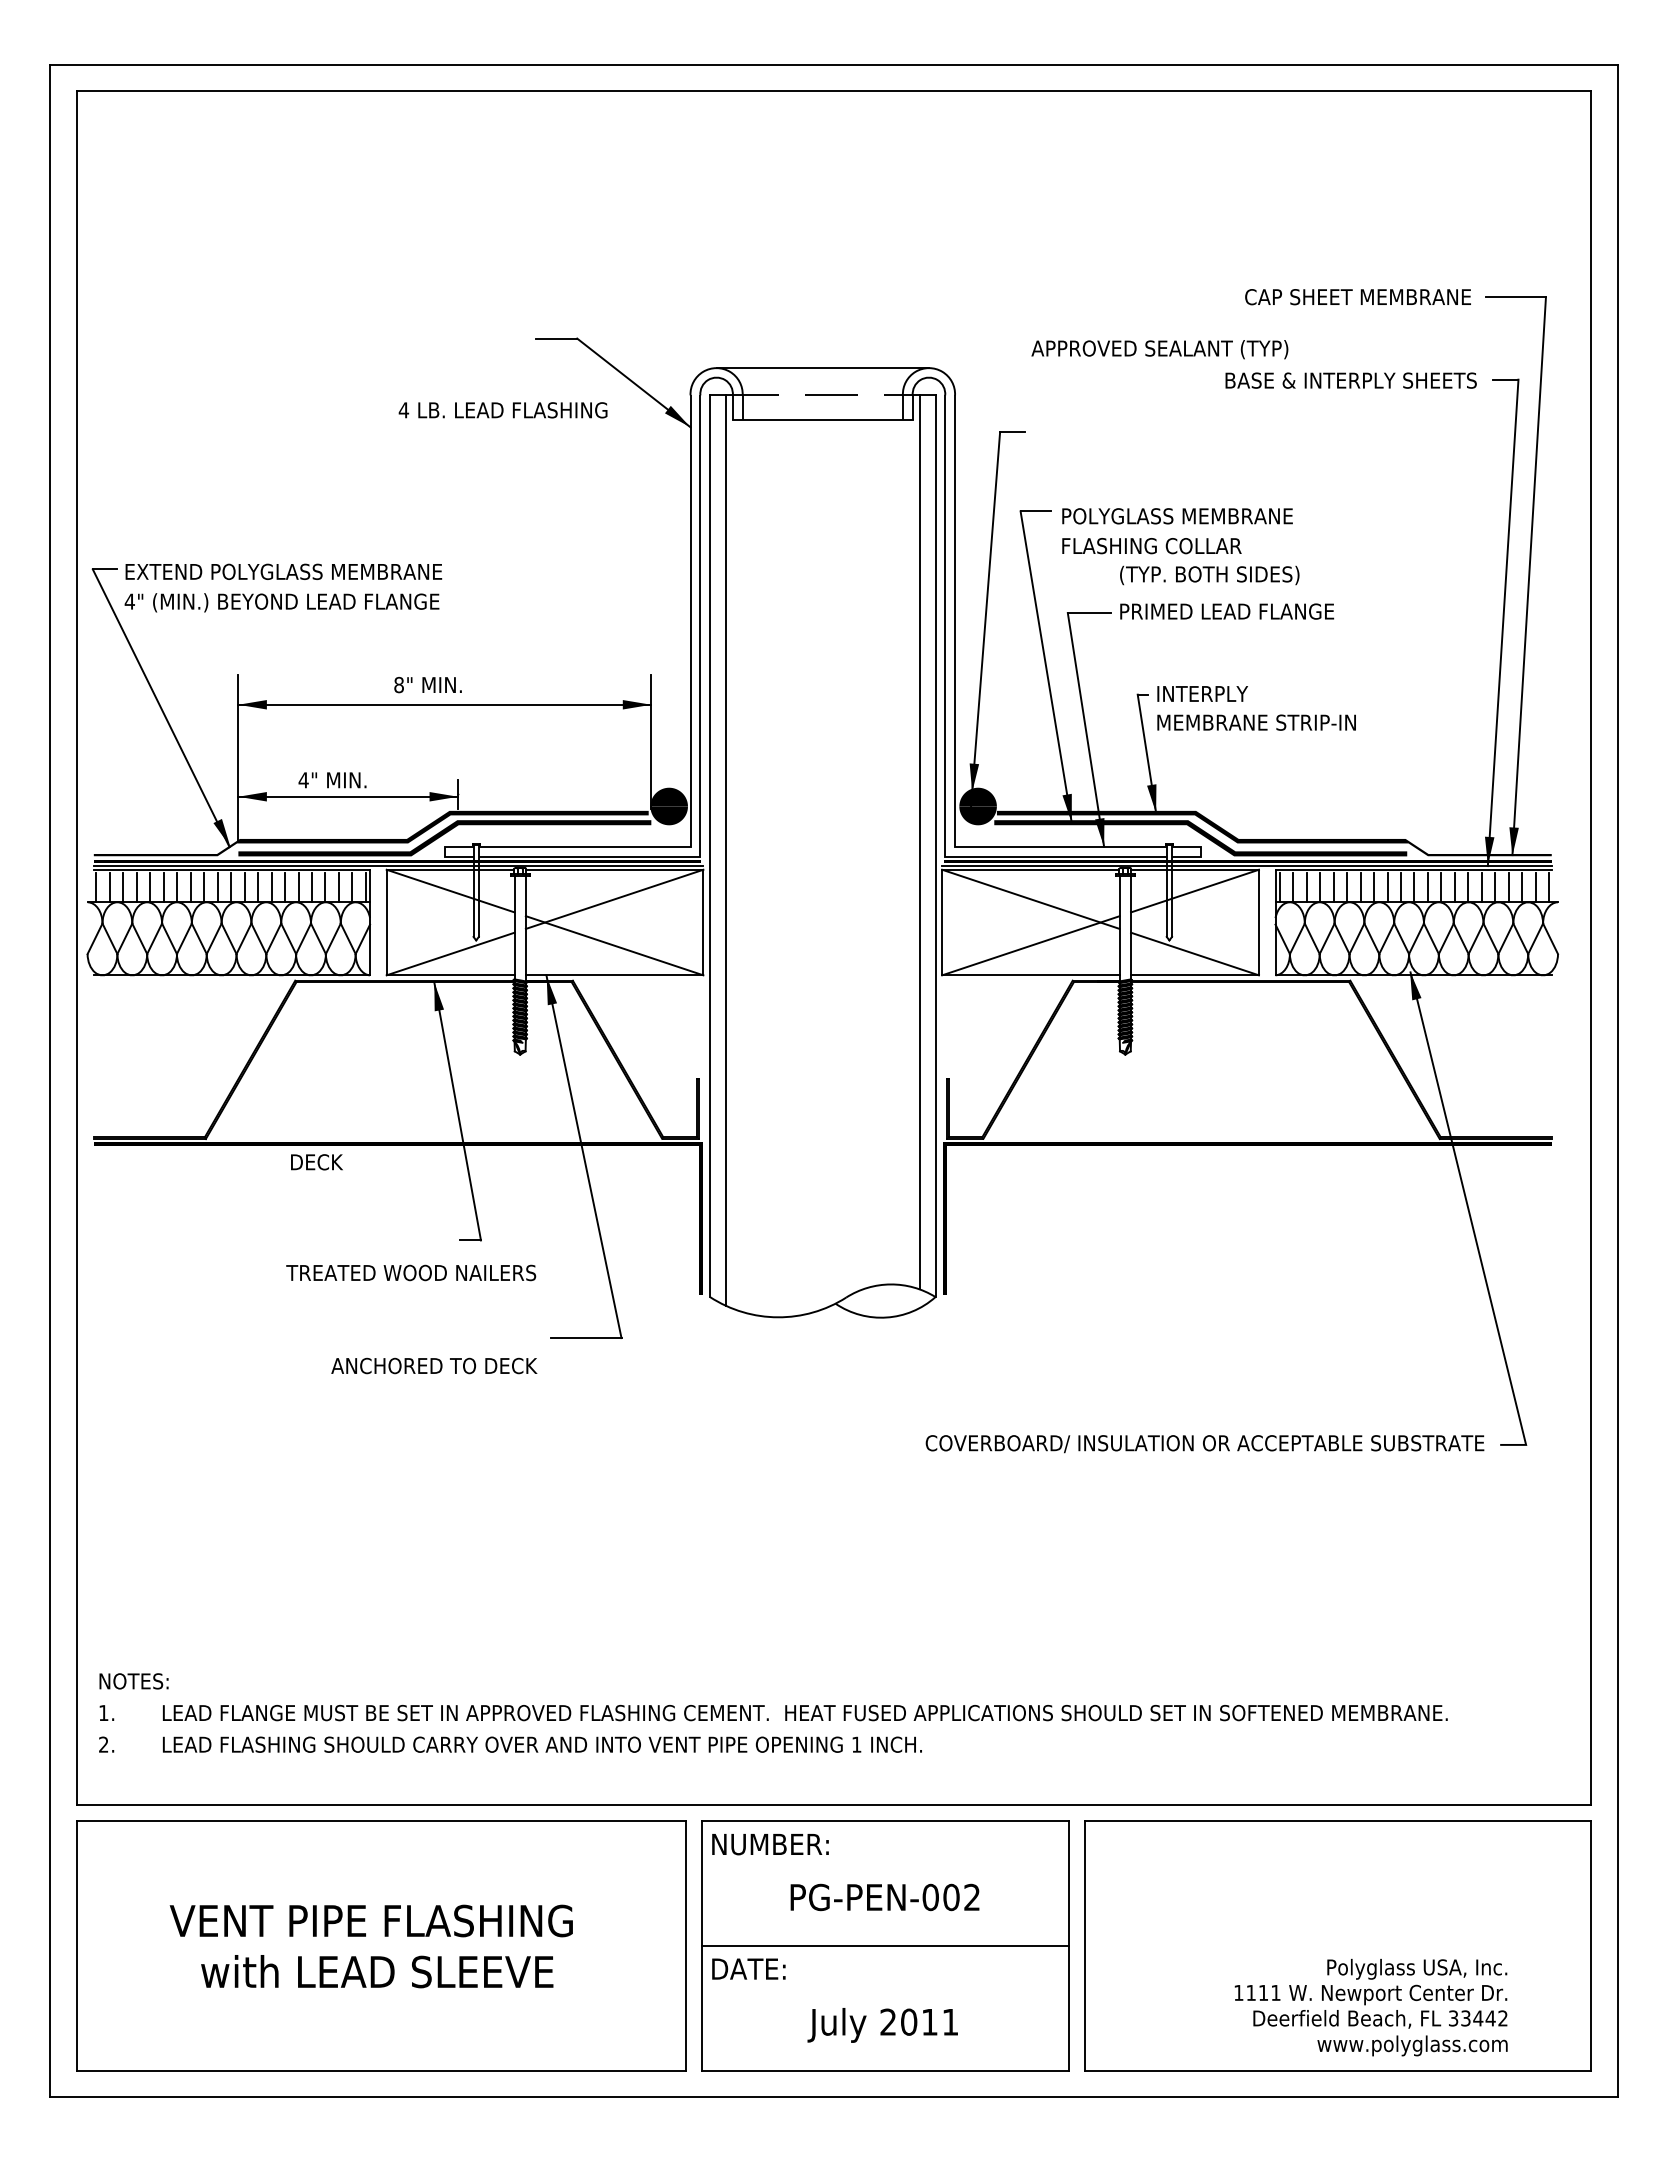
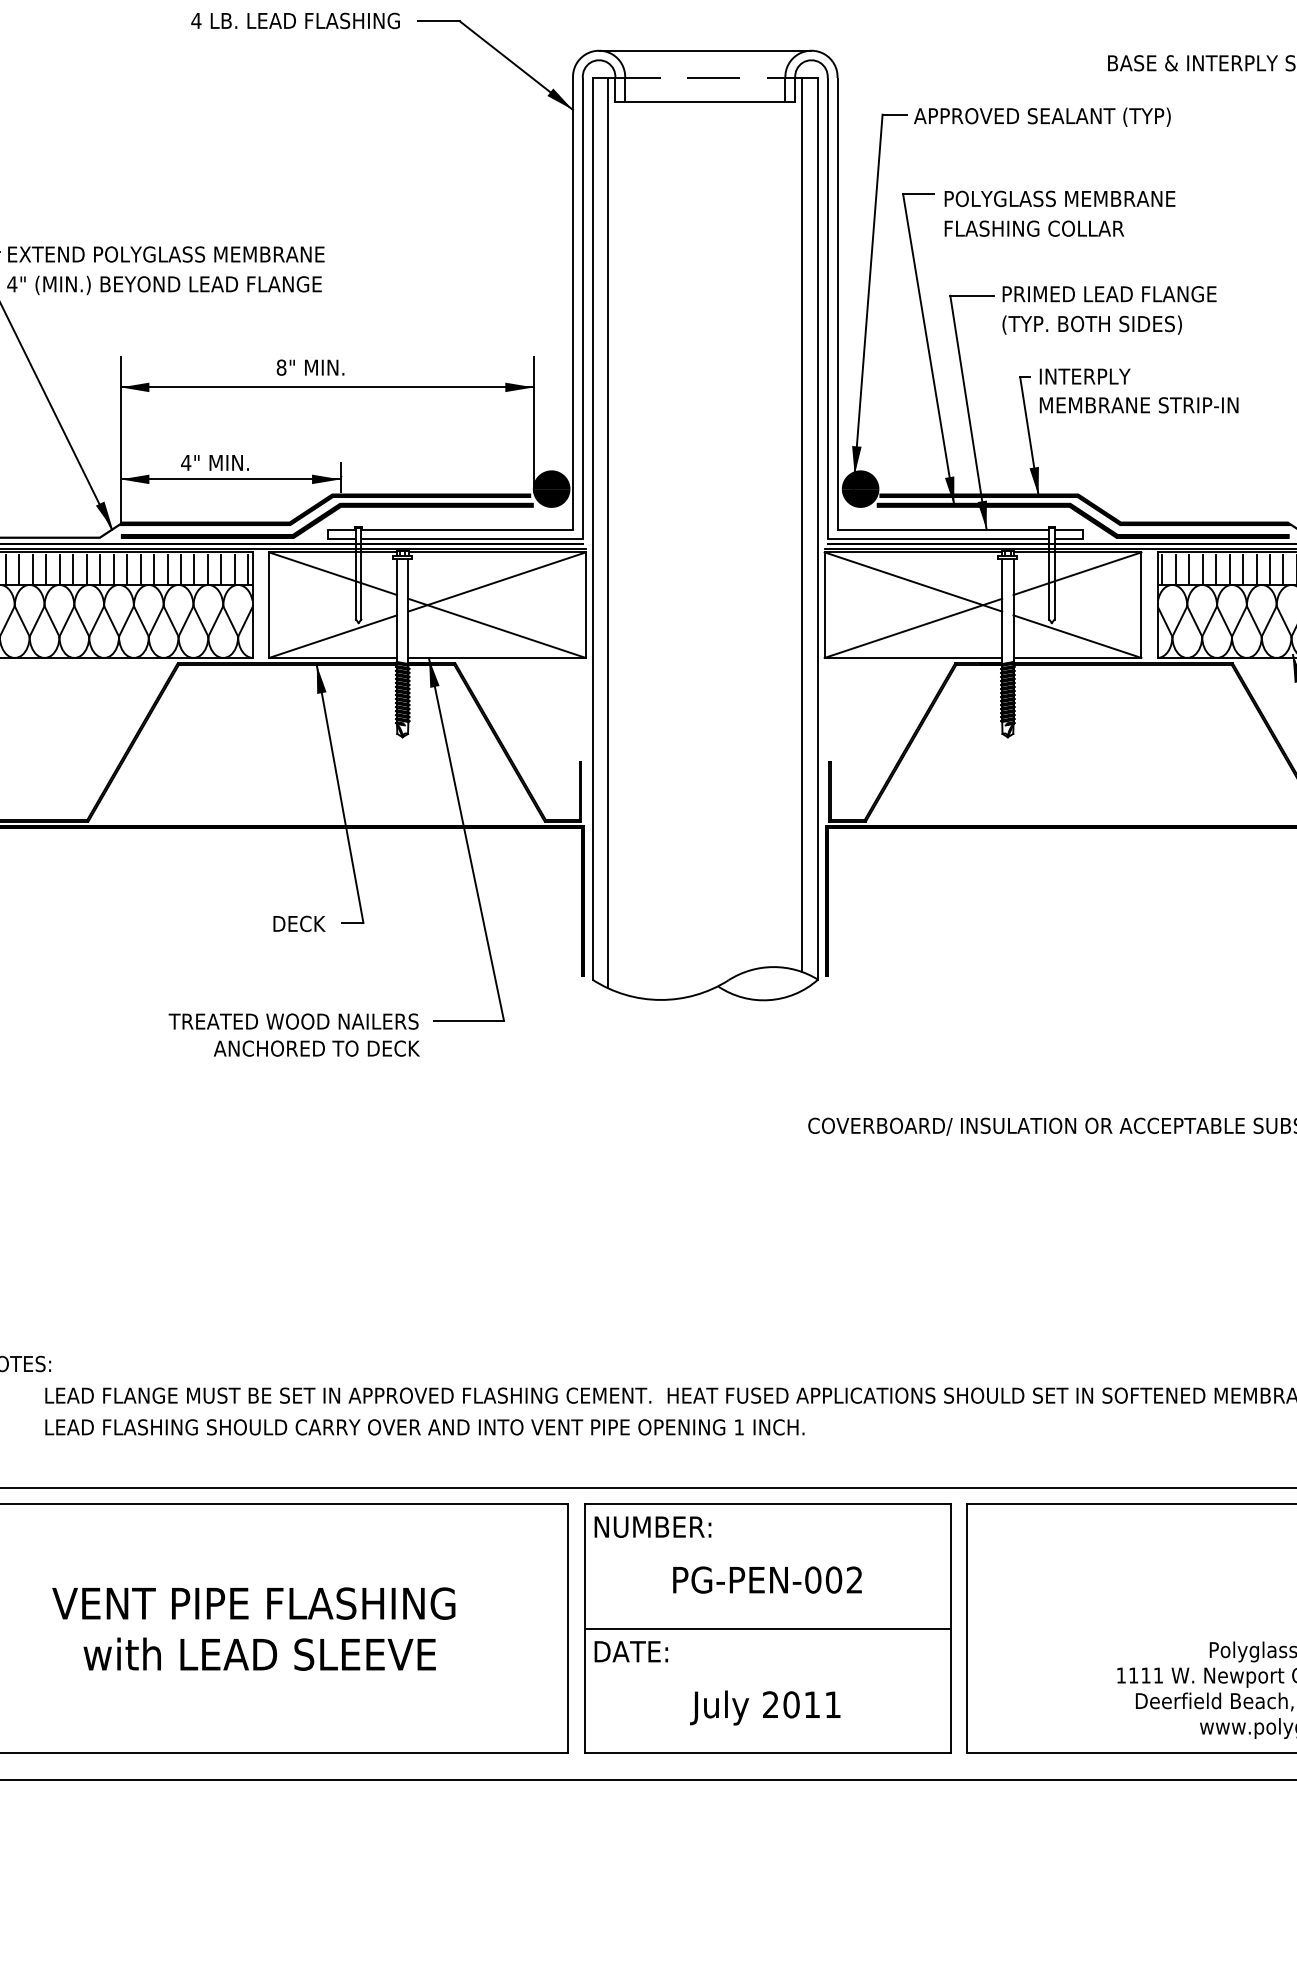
text: (1159, 349) -> (1041, 117), moved
text: (502, 410) -> (294, 21), moved
text: (1209, 575) -> (1091, 325), moved
text: (316, 1162) -> (298, 924), moved
text: (411, 1272) -> (293, 1021), moved

